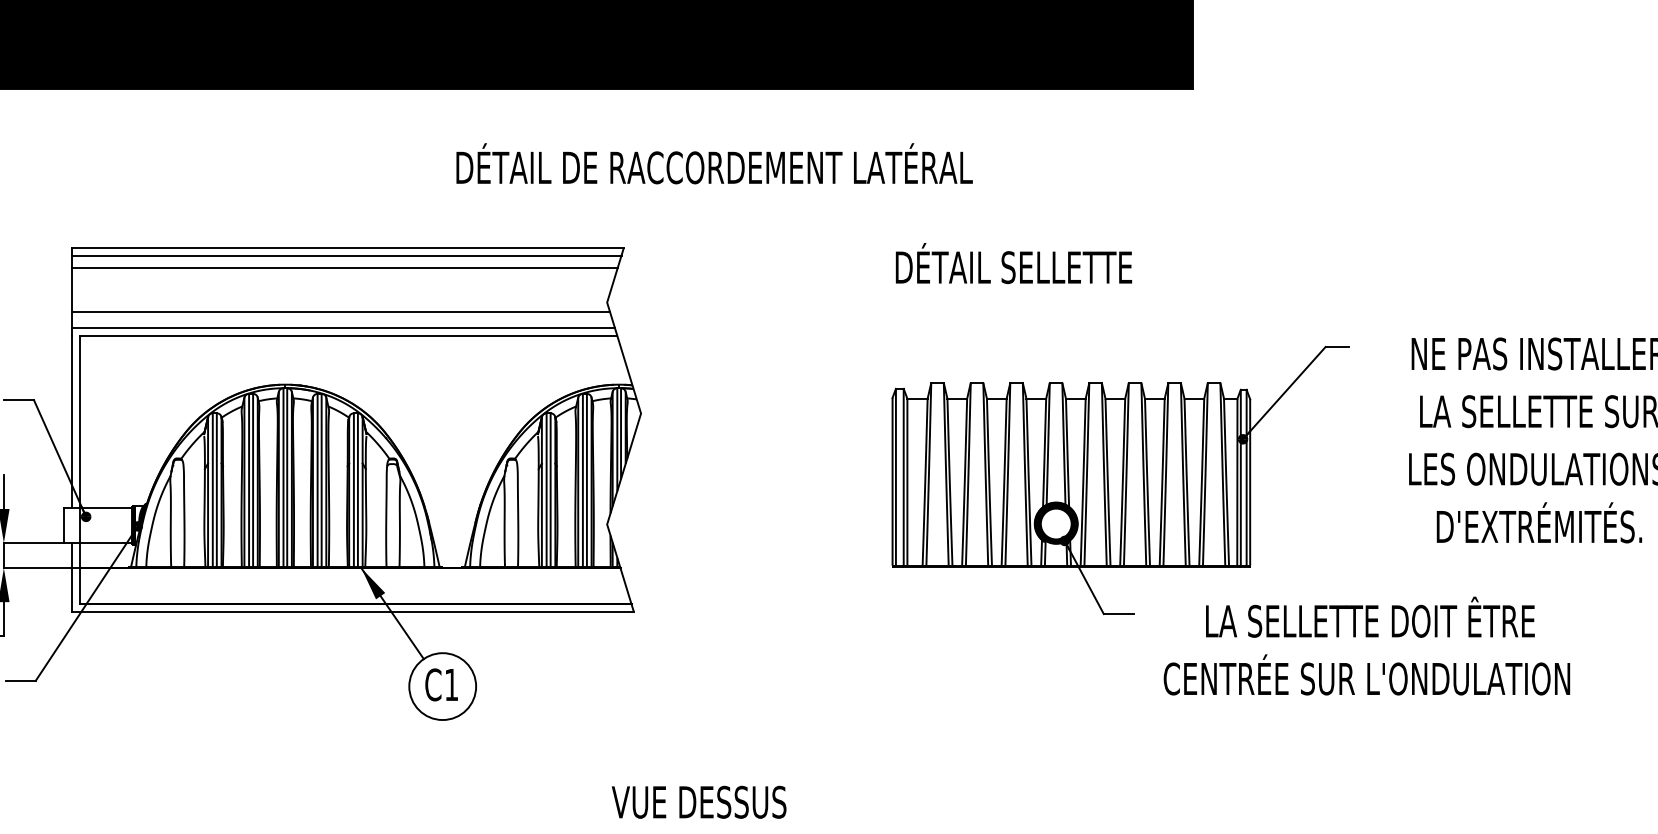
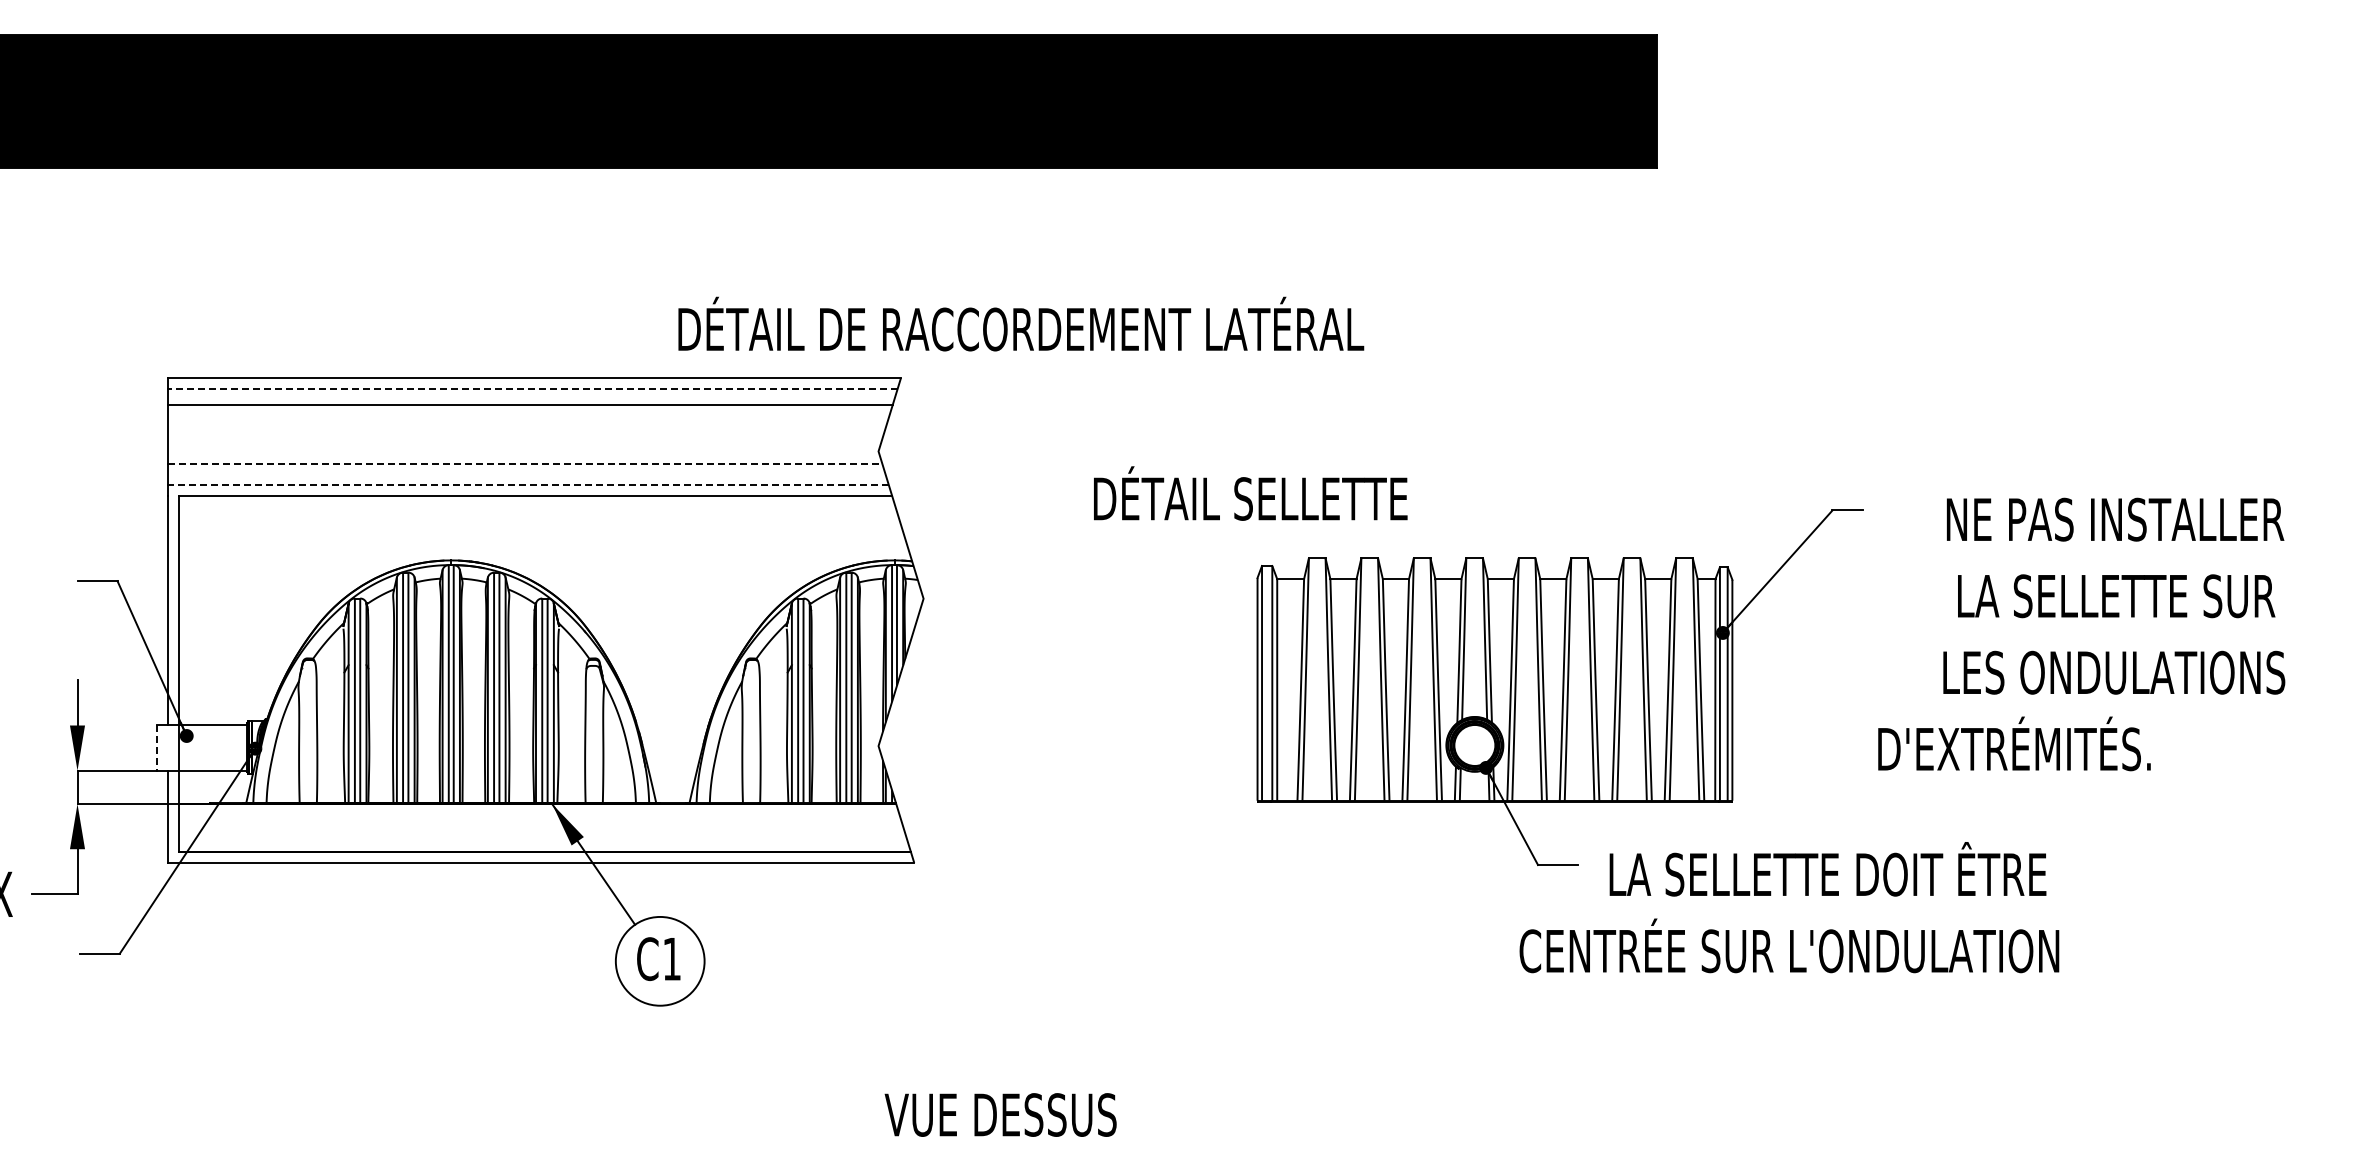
text: (714, 163) -> (1021, 323), moved
line: (346, 255) -> (532, 389), solid -> dashed
text: (1013, 263) -> (1250, 493), moved
line: (341, 312) -> (525, 464), solid -> dashed
line: (343, 328) -> (528, 485), solid -> dashed
text: (1539, 522) -> (2014, 743), moved
line: (63, 526) -> (156, 748), solid -> dashed
text: (1370, 617) -> (1827, 869), moved
text: (1366, 674) -> (1789, 945), moved

